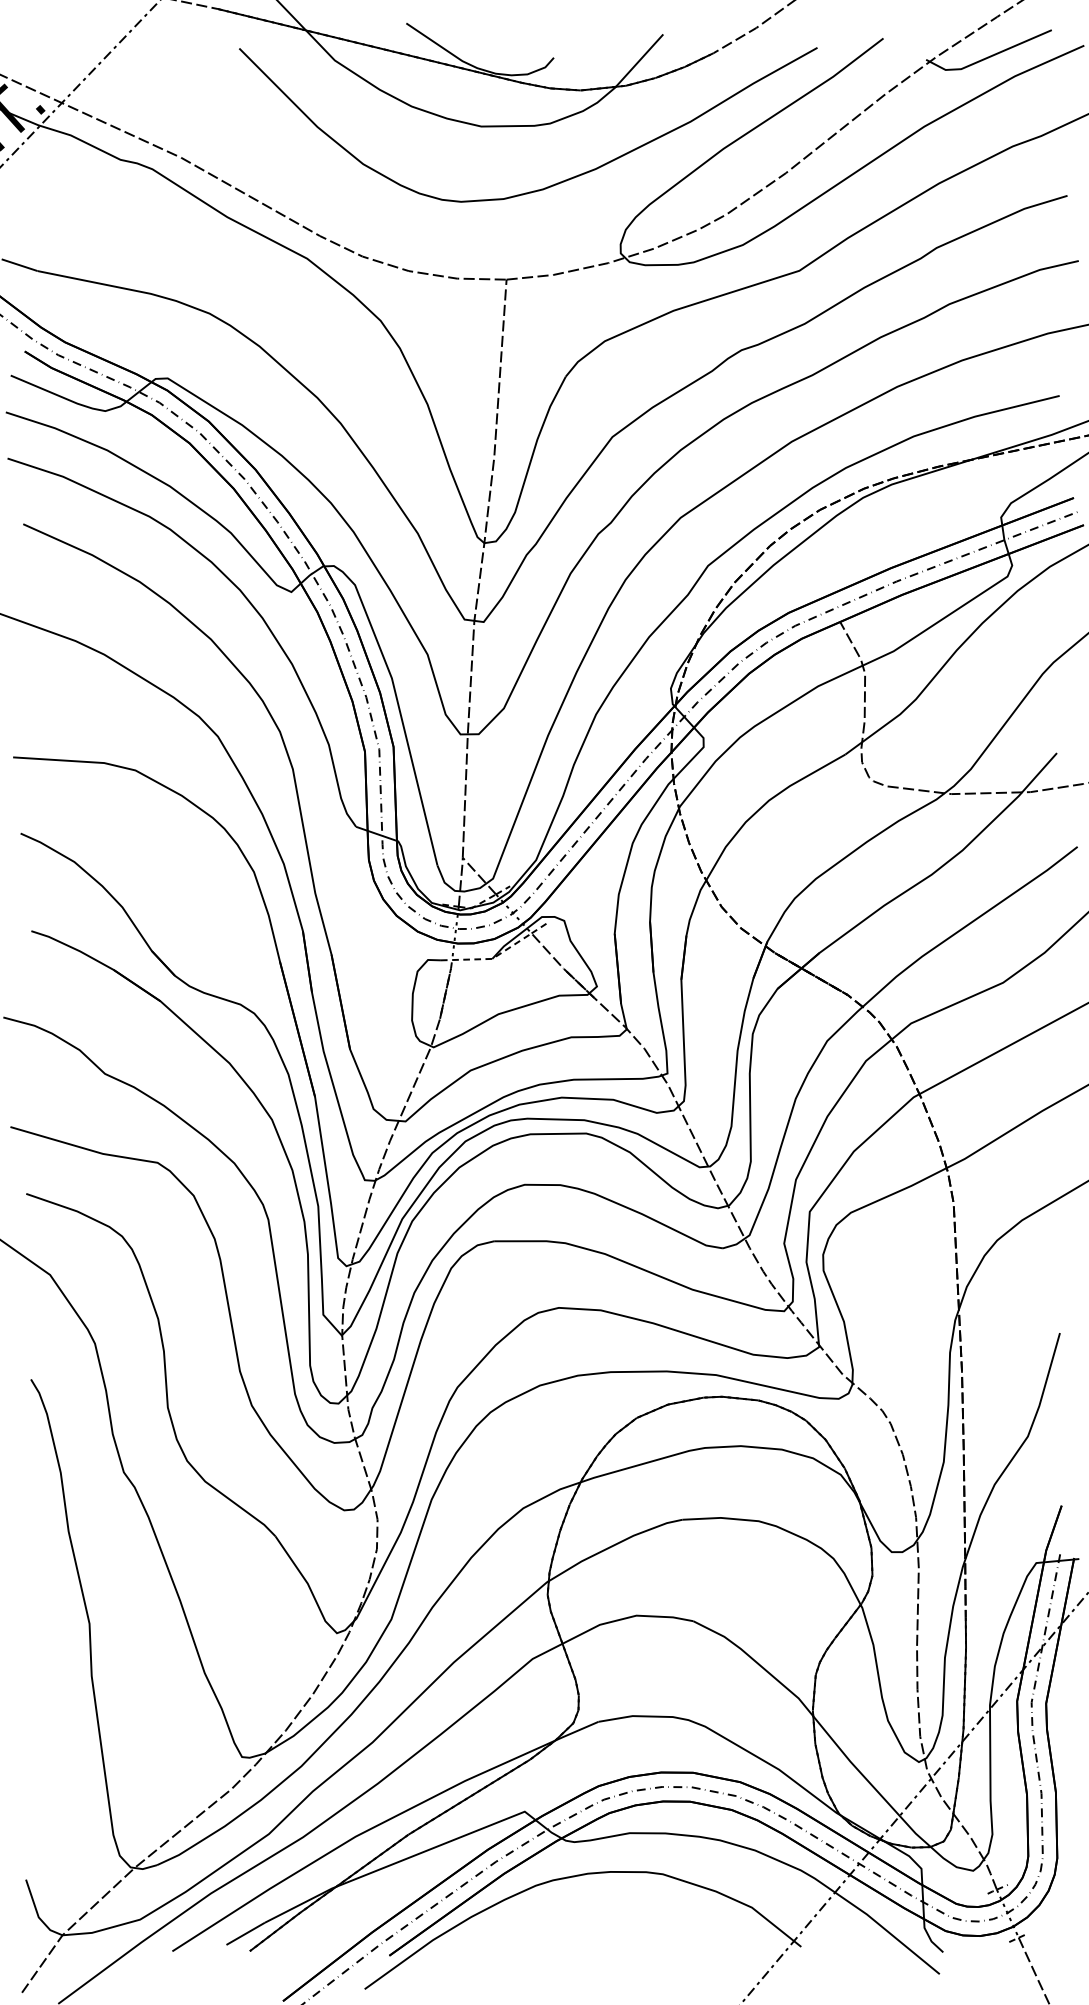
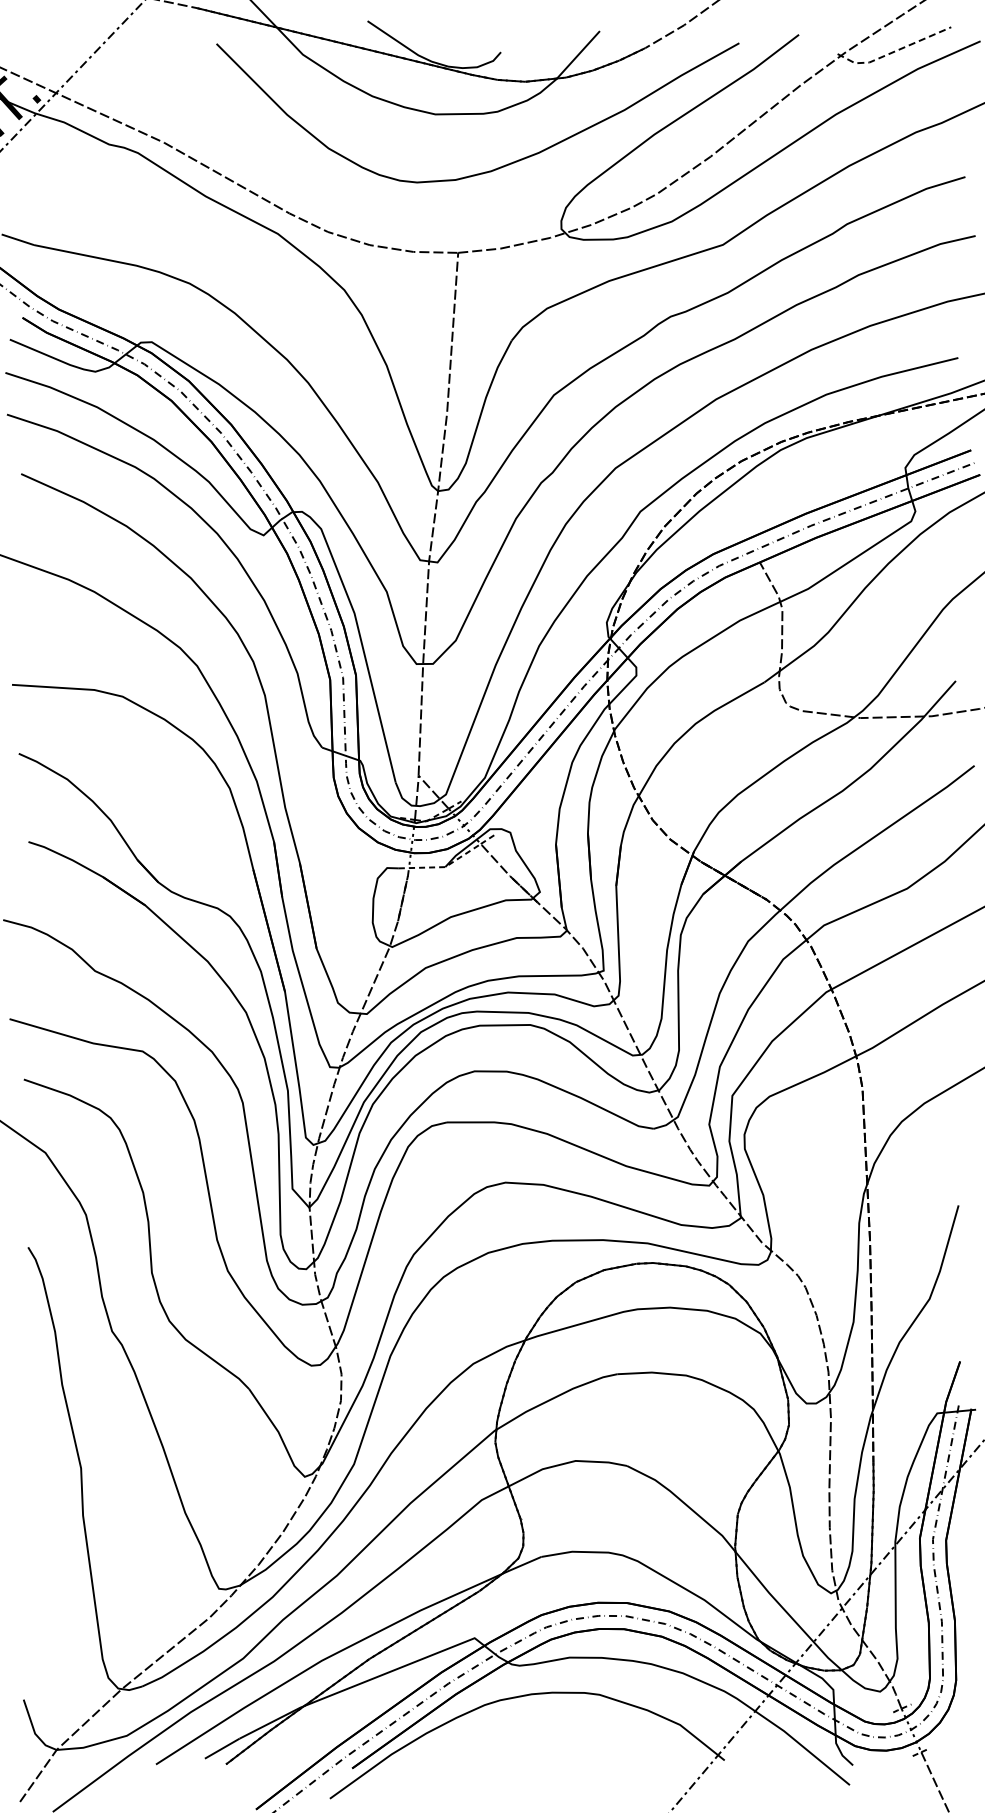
line: (987, 56) -> (893, 51), solid -> dashed

